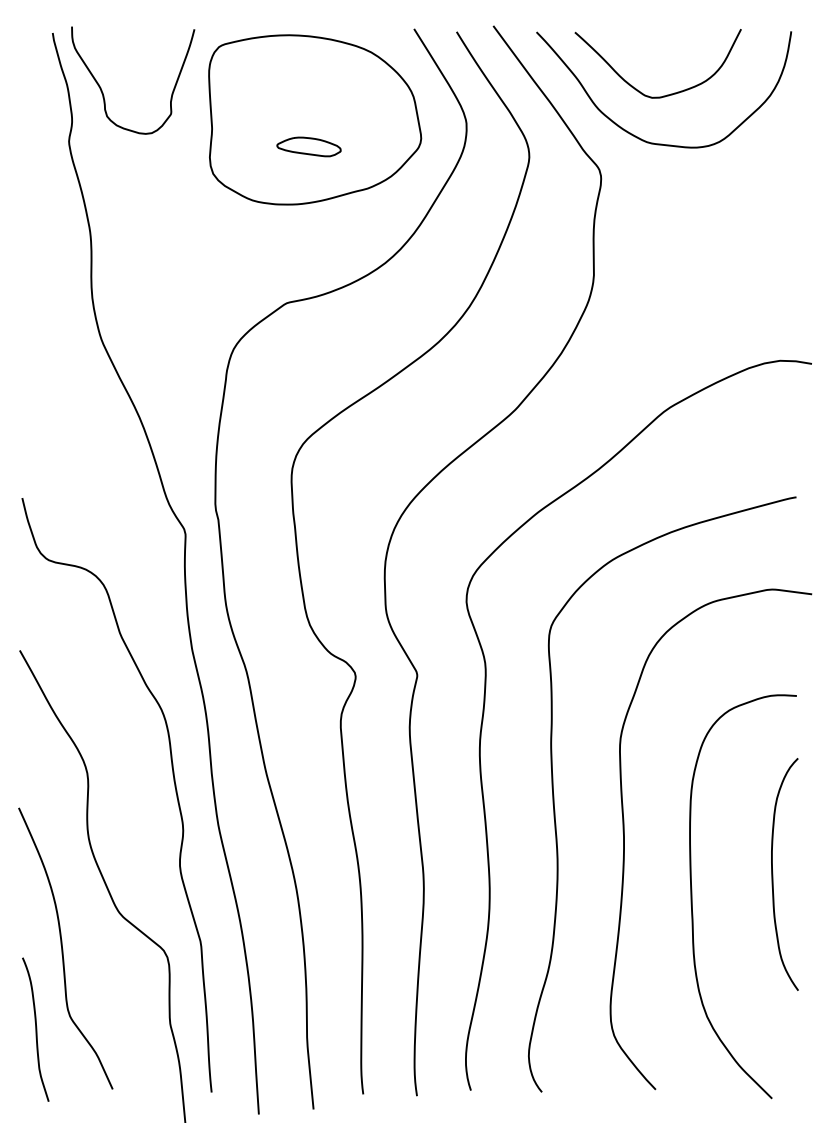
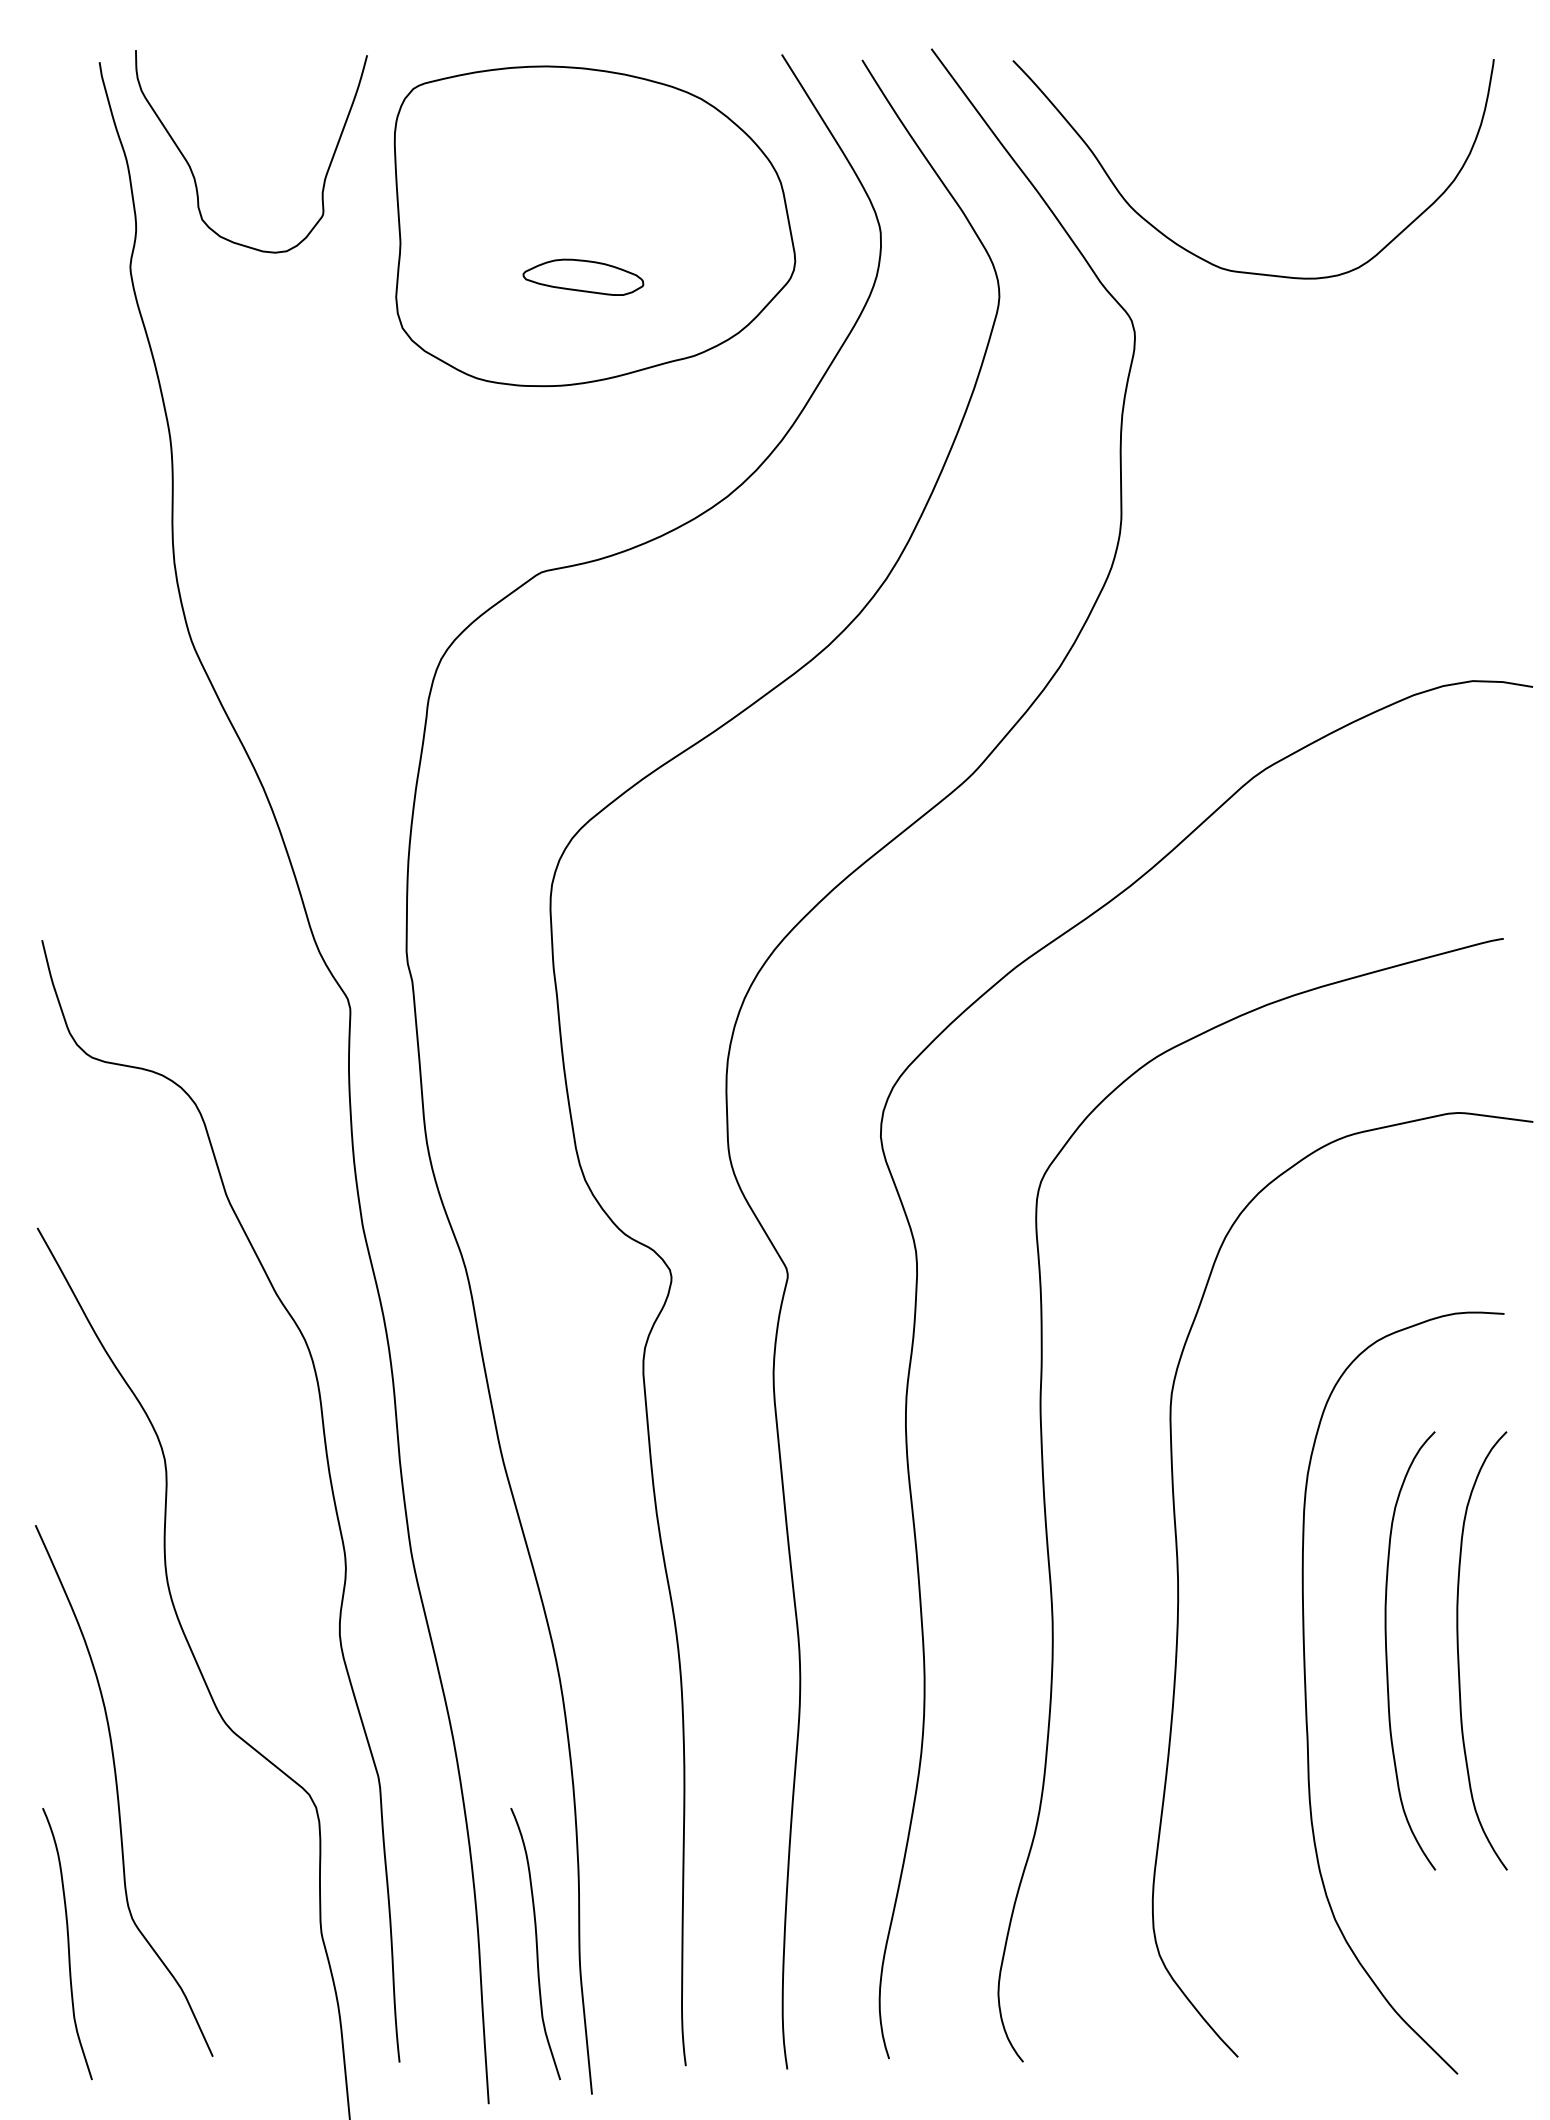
curve: (639, 90) -> (1207, 170), removed
curve: (735, 874) -> (1388, 1650), added
curve: (283, 1029) -> (535, 1943), added

